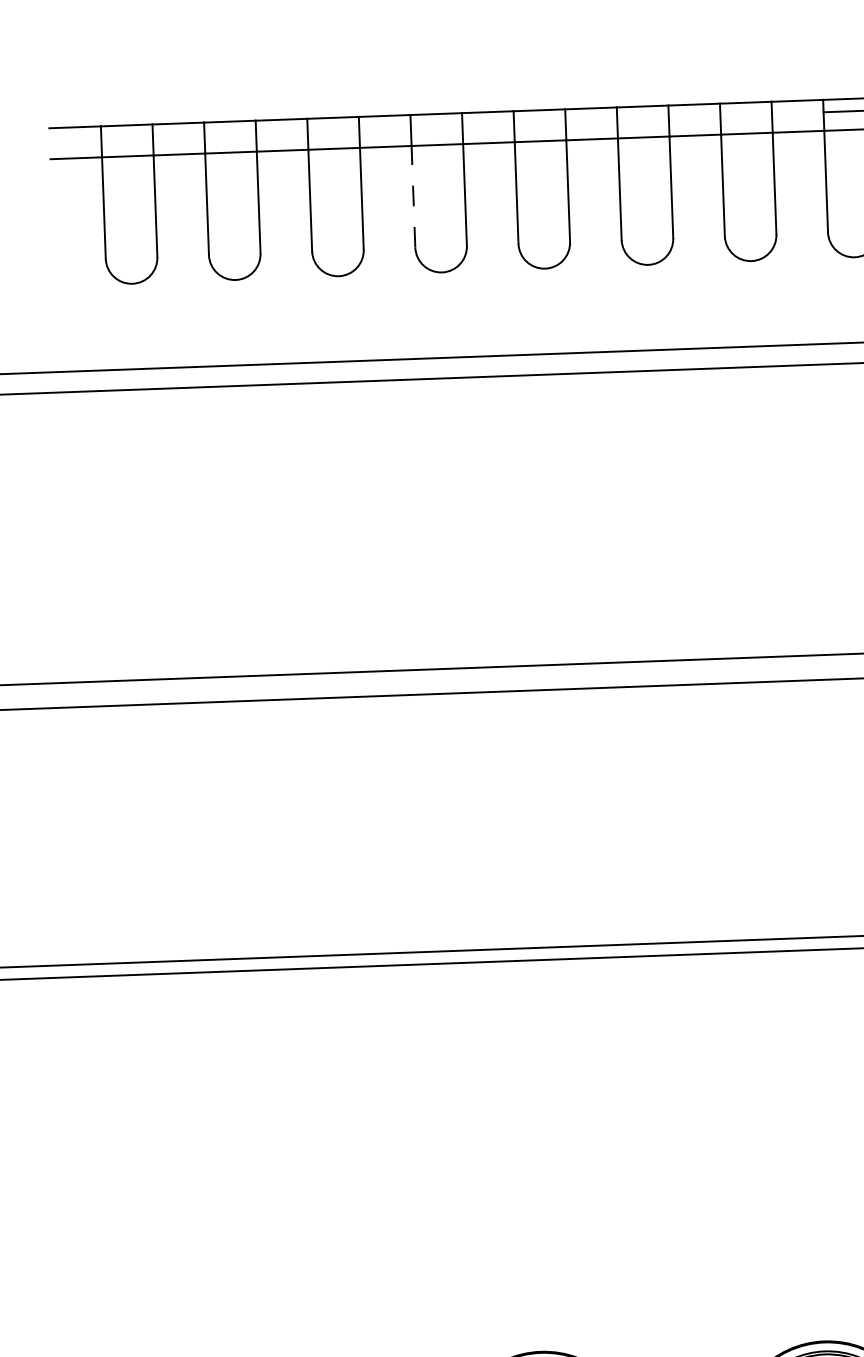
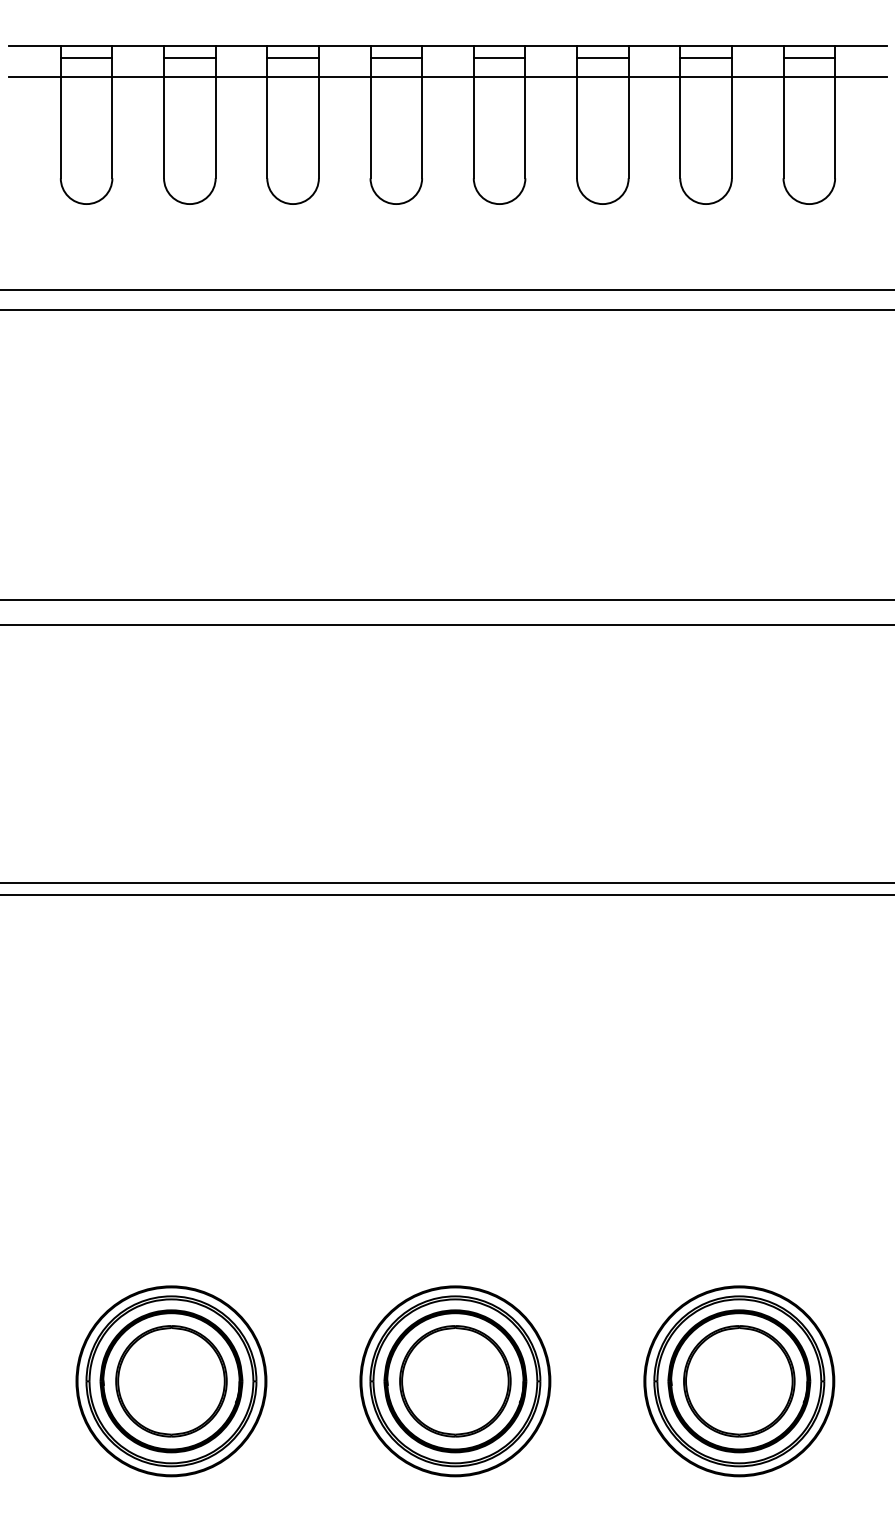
line: (745, 115) -> (705, 58), added
line: (642, 119) -> (602, 58), added
line: (539, 123) -> (499, 58), added
line: (436, 126) -> (396, 58), added
line: (332, 130) -> (292, 58), added
line: (230, 134) -> (189, 58), added
line: (127, 138) -> (86, 58), added
line: (413, 196) -> (370, 127), dashed -> solid

